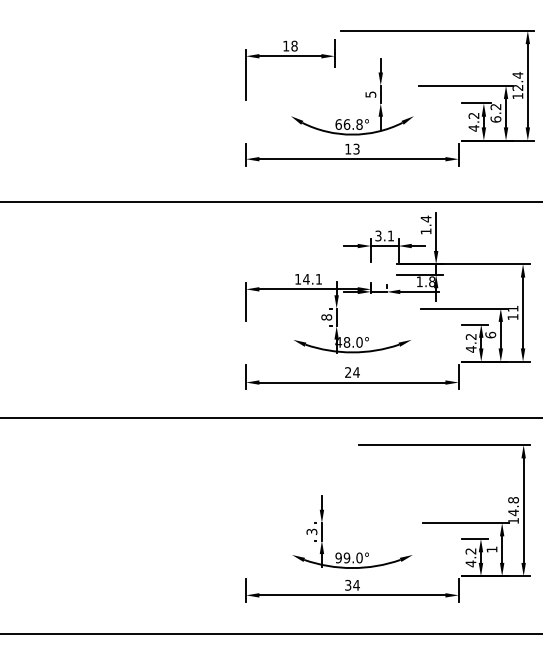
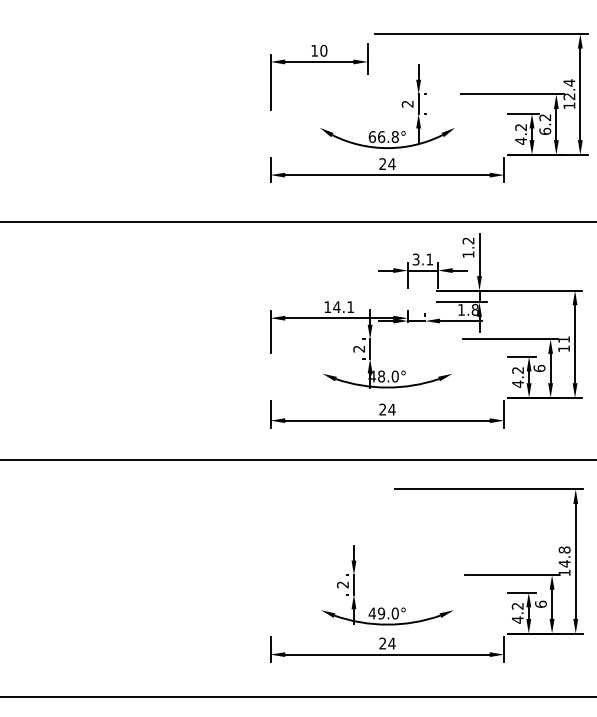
text: (294, 46) -> (323, 51), 18 -> 10
text: (370, 94) -> (407, 103), 5 -> 2
text: (352, 148) -> (387, 163), 13 -> 24
text: (425, 218) -> (467, 240), 1.4 -> 1.2
text: (326, 317) -> (358, 349), 8 -> 2
text: (312, 531) -> (343, 584), 3 -> 2
text: (491, 549) -> (540, 604), 1 -> 6
text: (338, 557) -> (372, 613), 99.0° -> 49.0°
text: (348, 585) -> (383, 643), 34 -> 24

